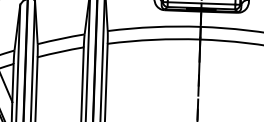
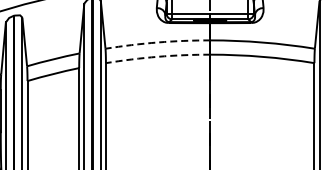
arc: (153, 27) -> (157, 42), solid -> dashed
arc: (153, 39) -> (157, 56), solid -> dashed

